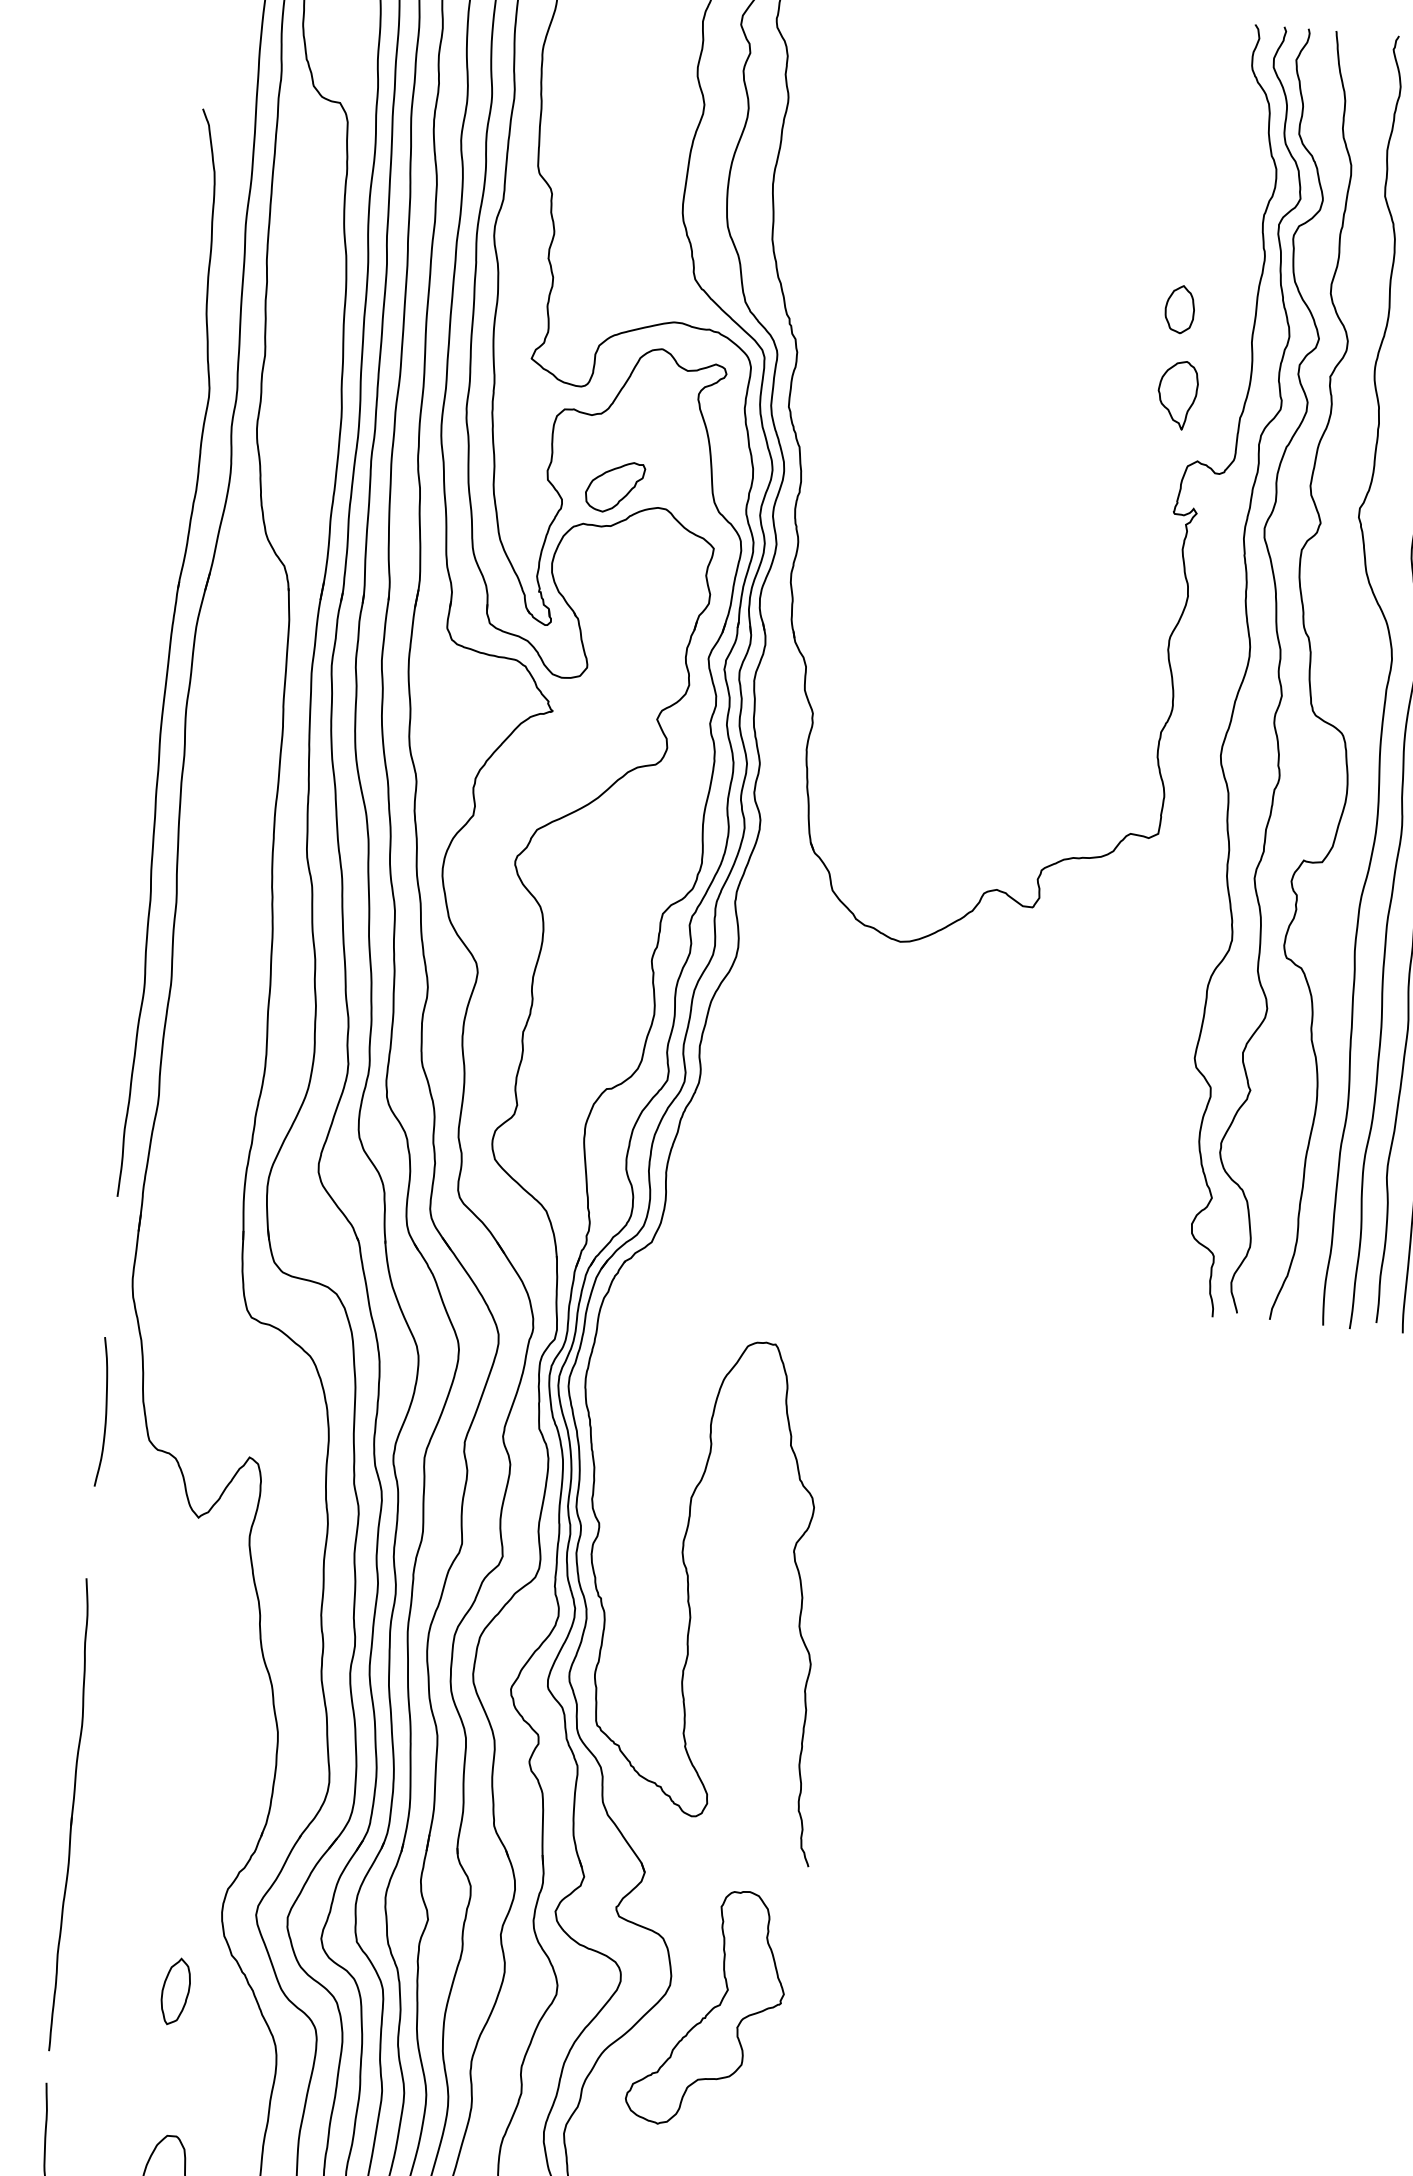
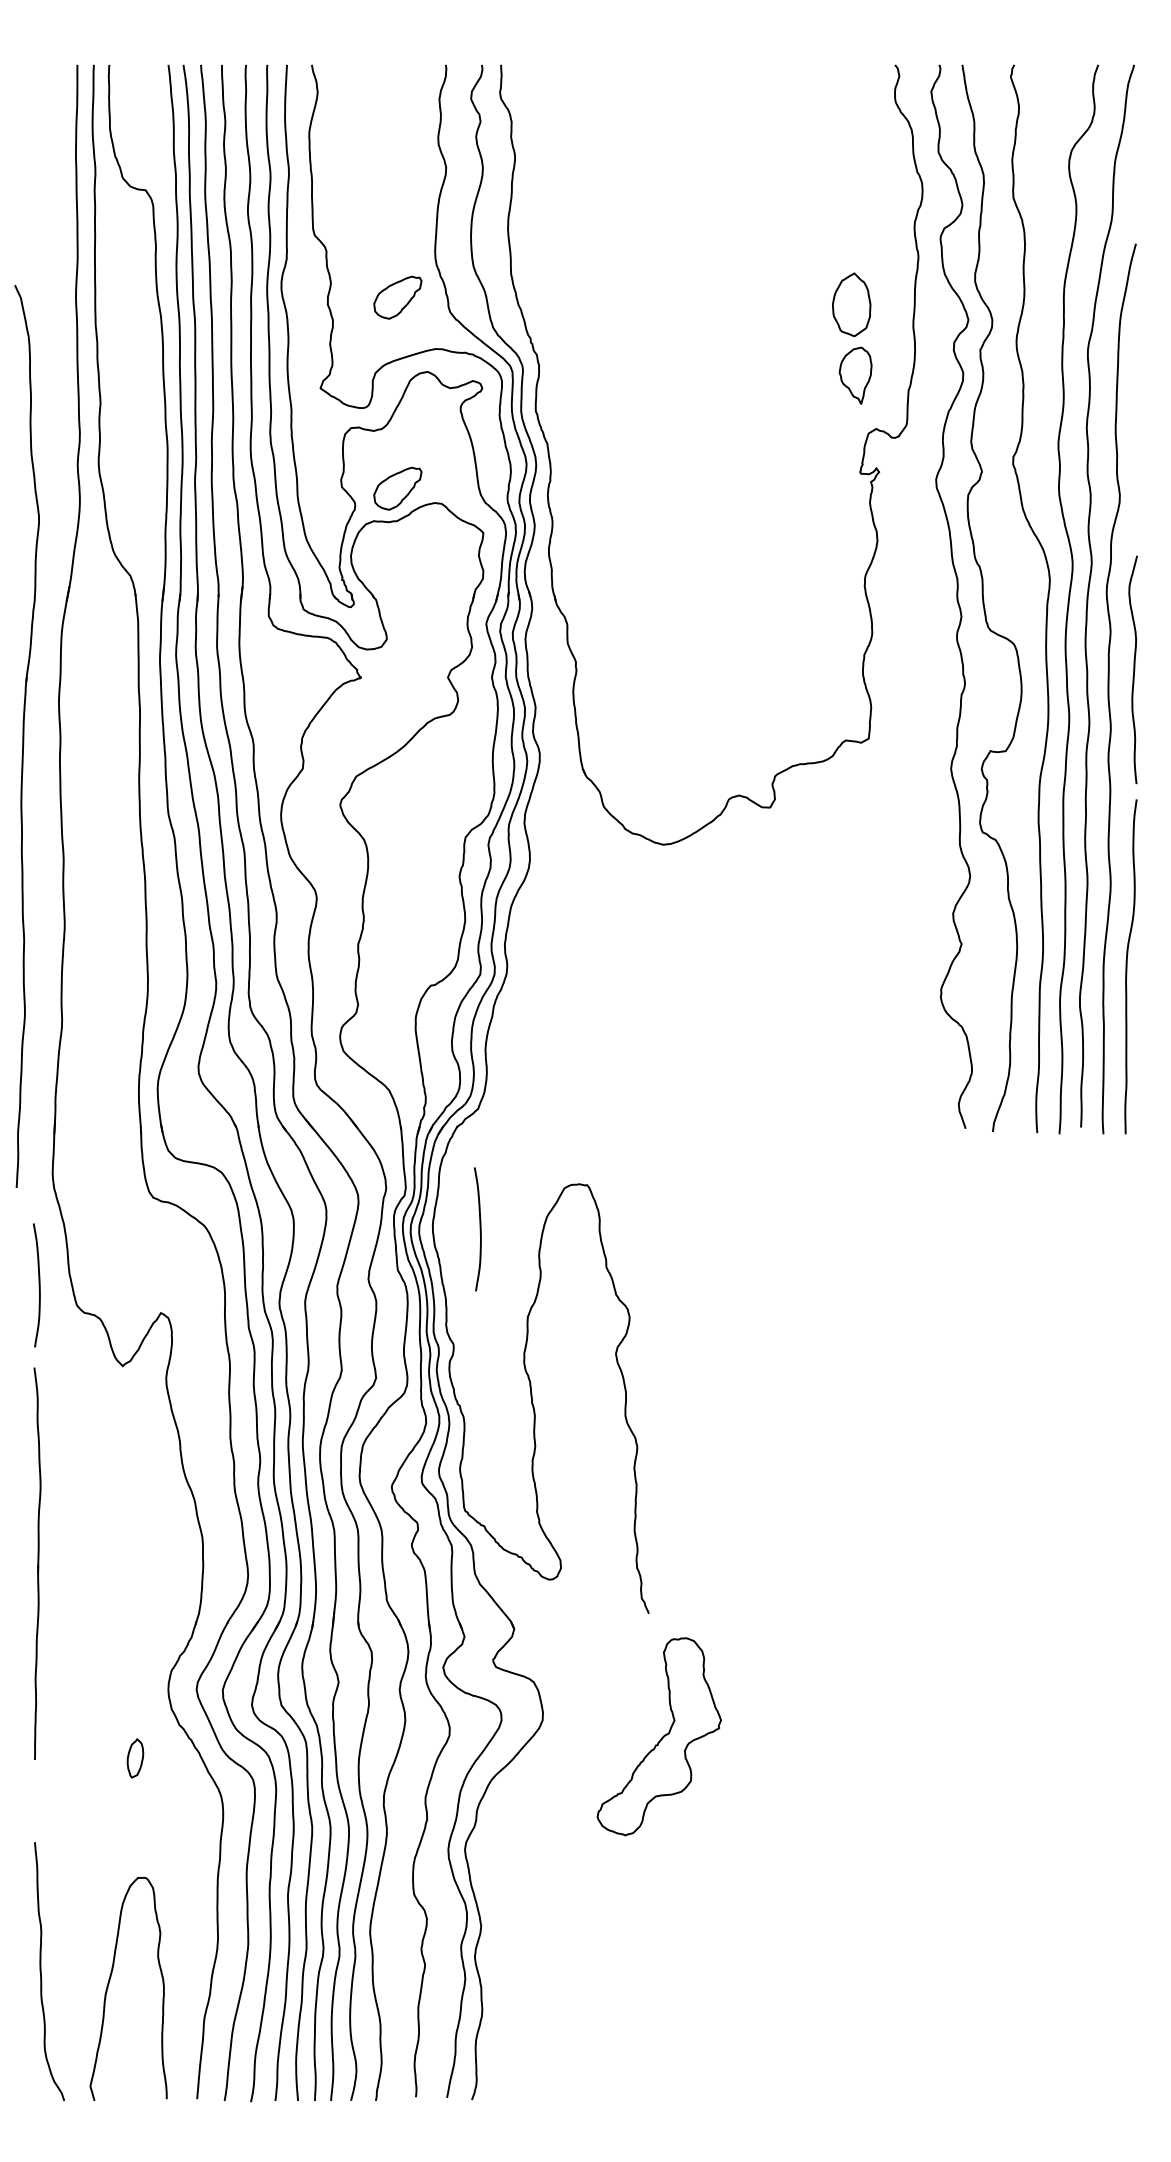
part: (633, 256) -> (397, 297), added
part: (1179, 309) -> (851, 304), size x1.6
part: (173, 653) -> (26, 736), moved
curve: (1245, 670) -> (929, 598), removed
curve: (641, 1387) -> (479, 1229), added
part: (71, 1814) -> (37, 1563), moved
part: (175, 1991) -> (135, 1758), size x0.7
part: (706, 2007) -> (658, 1736), moved

